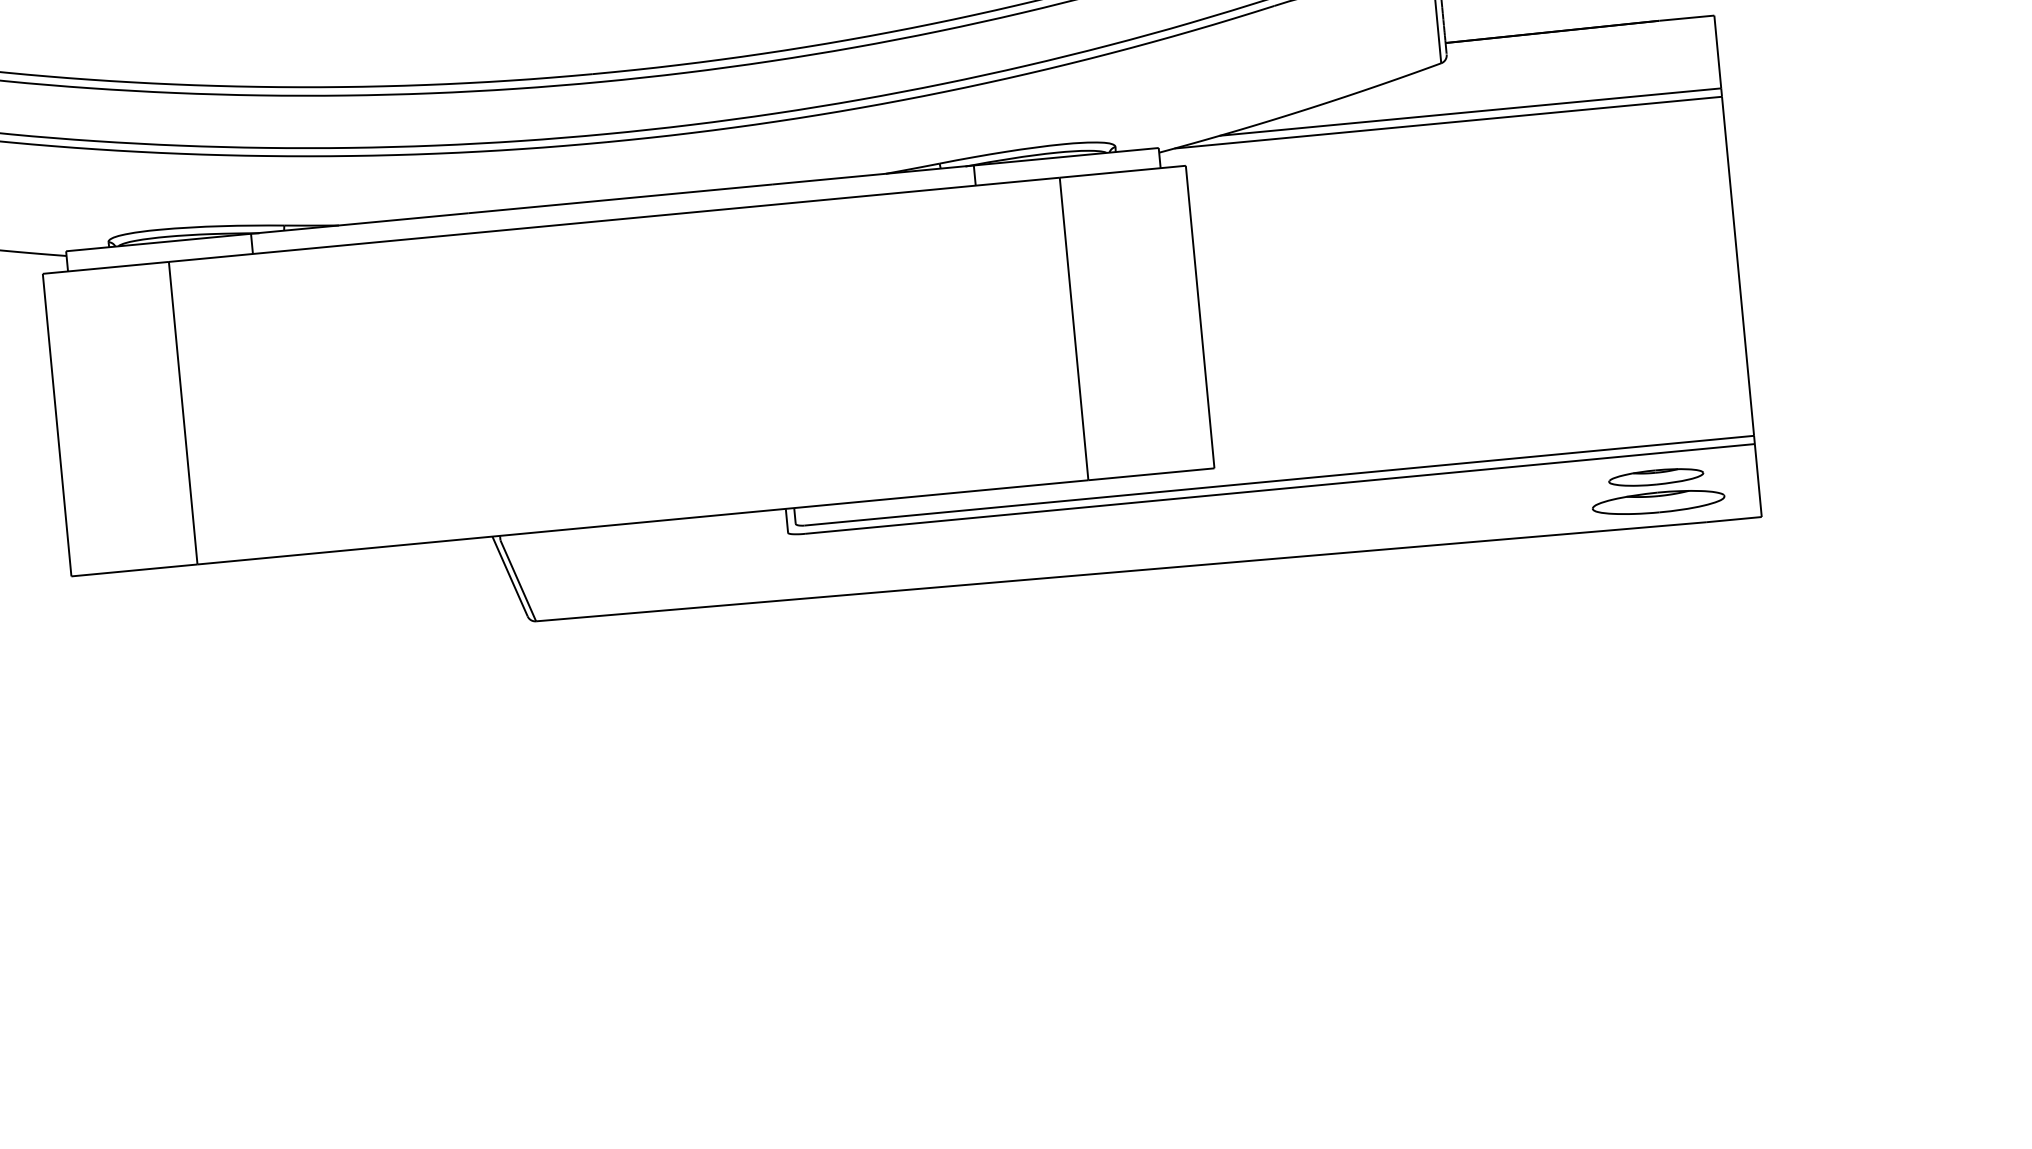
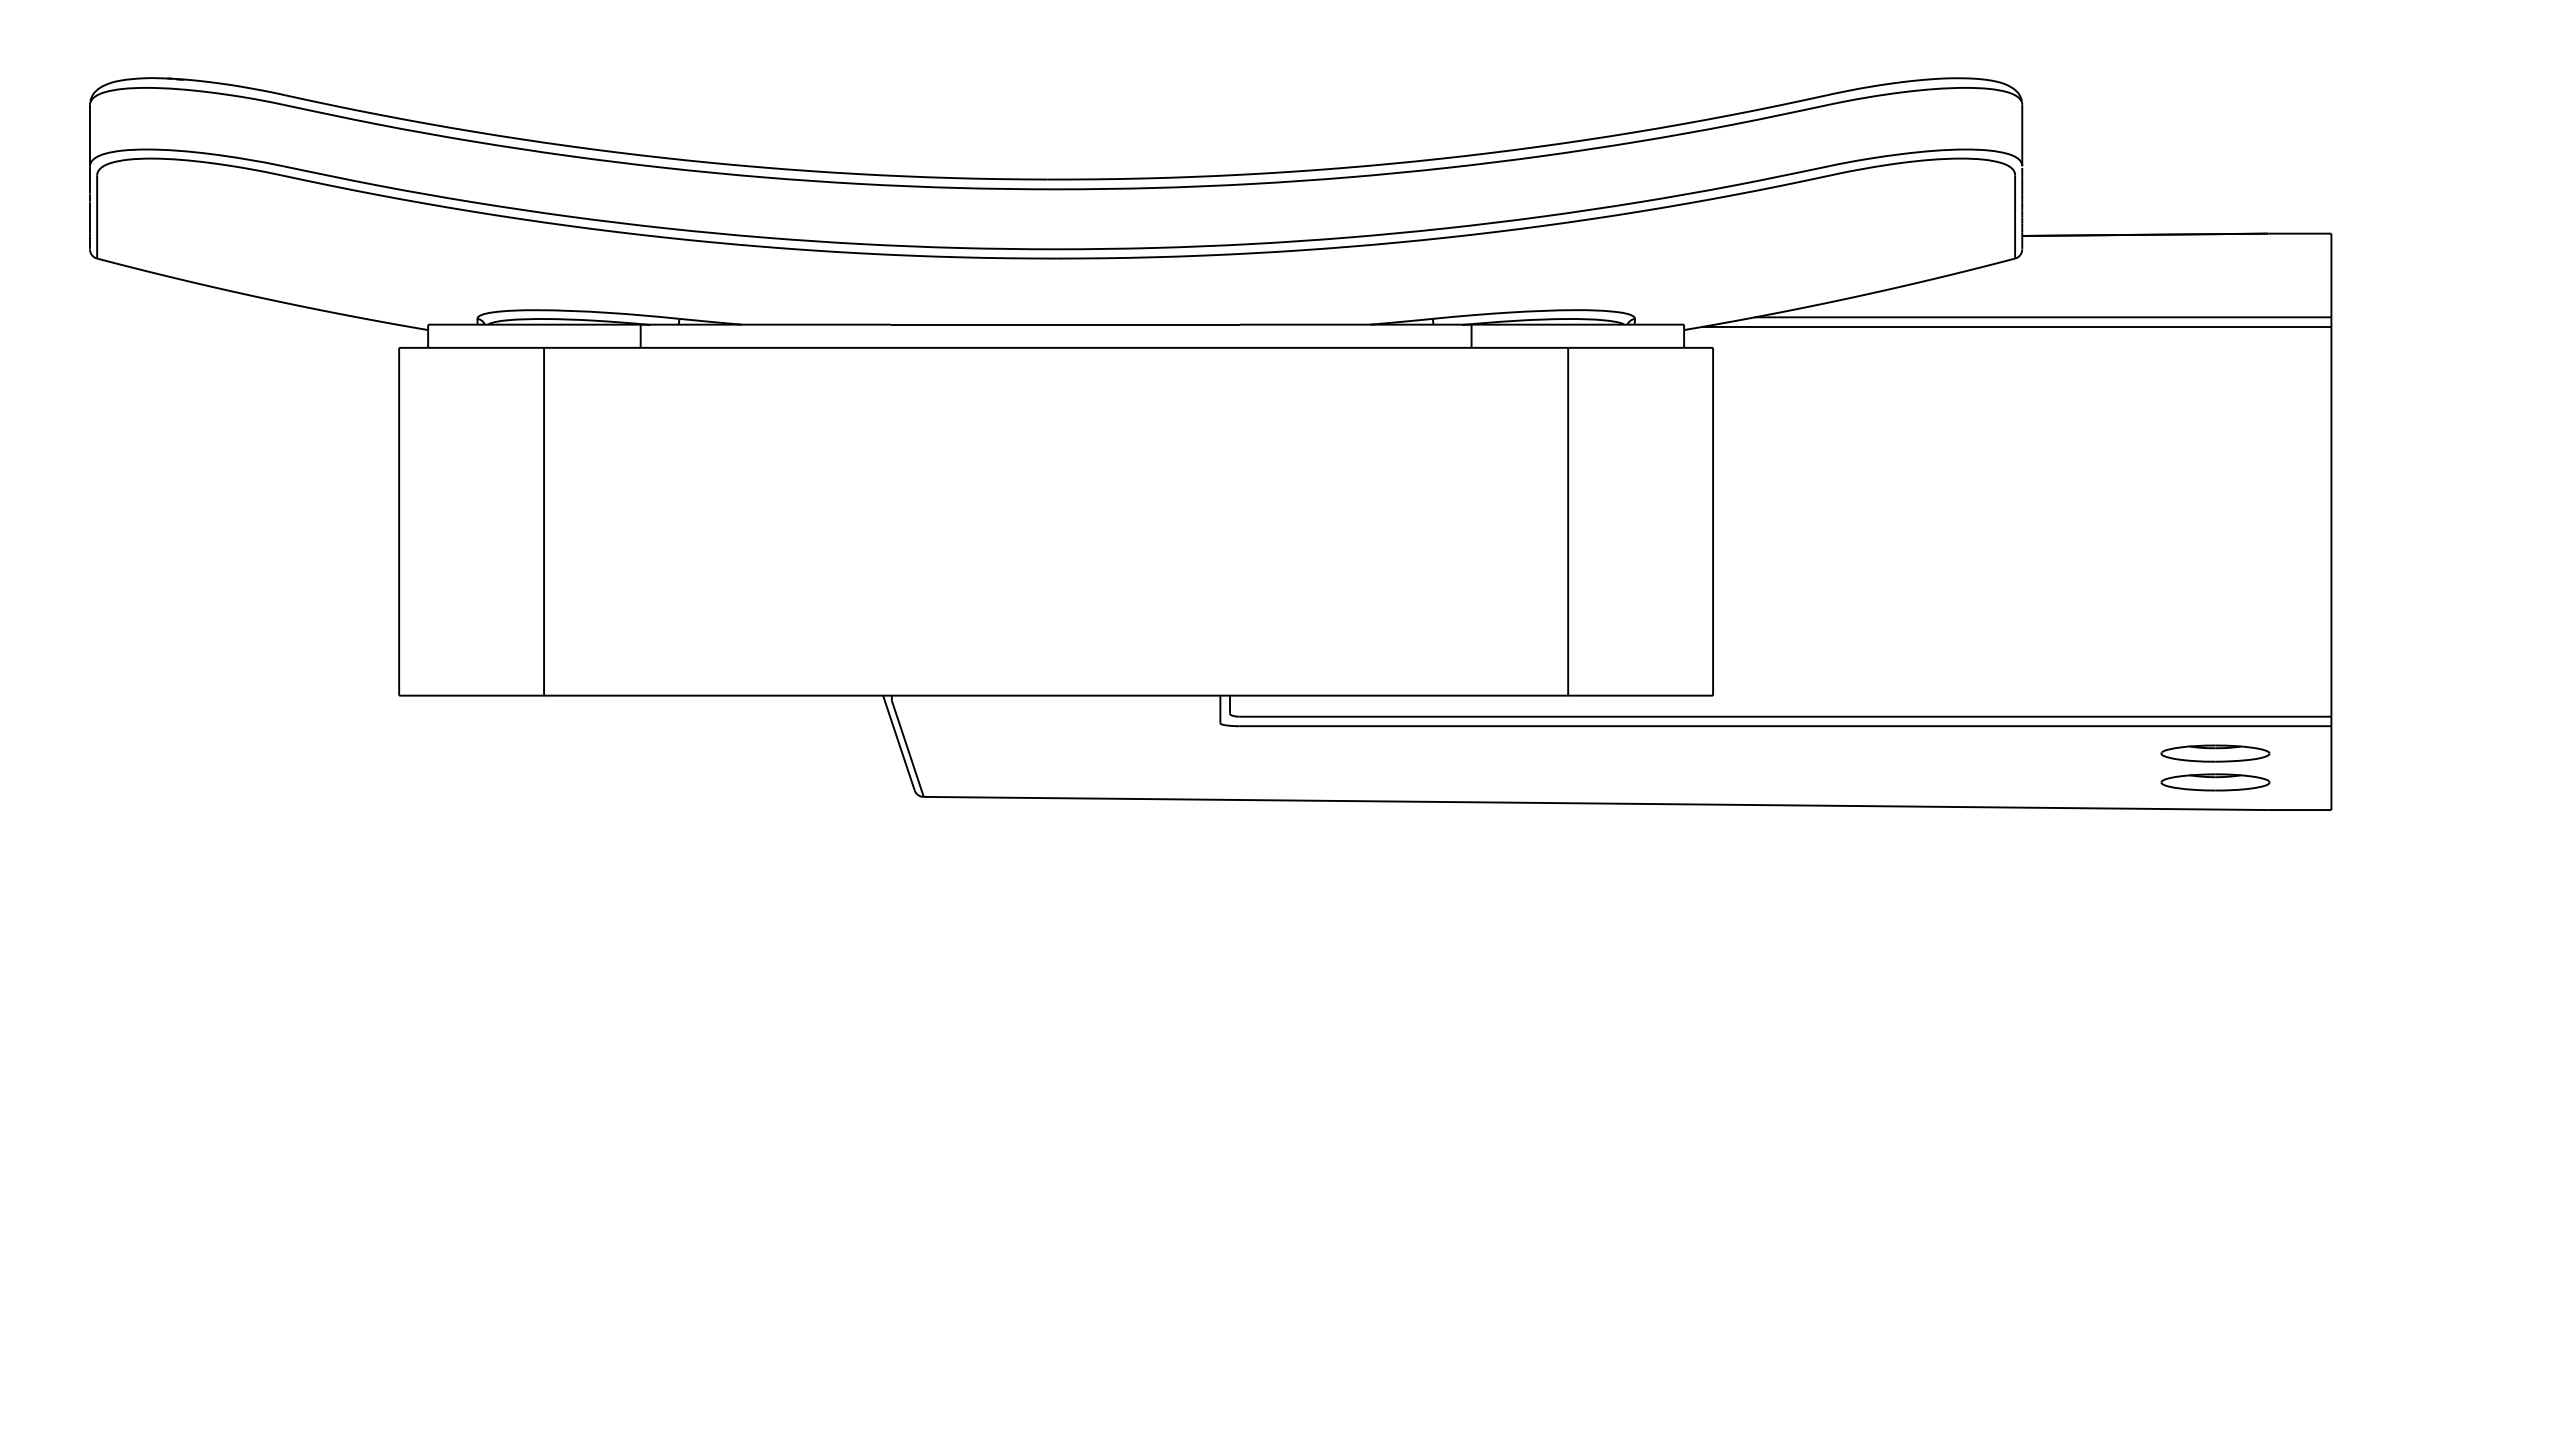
part: (1658, 502) -> (2215, 782), size x0.71

